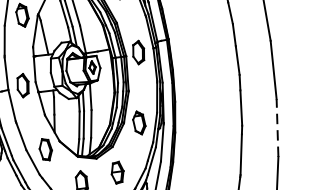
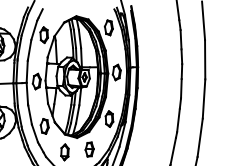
line: (277, 127) -> (200, 137), dashed -> solid

